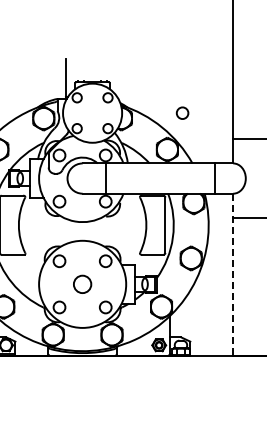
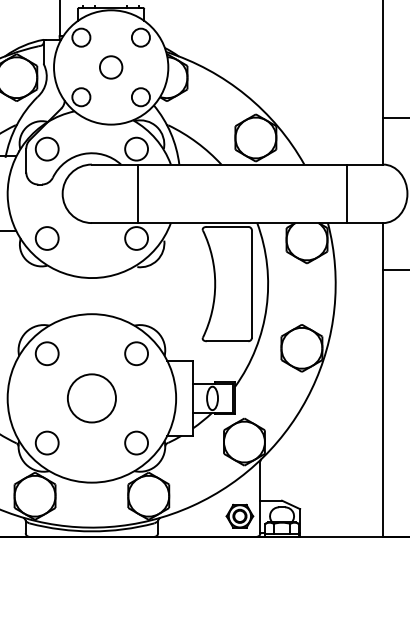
circle: (182, 112) -> (110, 66), moved
line: (233, 275) -> (383, 381), dashed -> solid
circle: (82, 284) -> (91, 398), size x1.43

